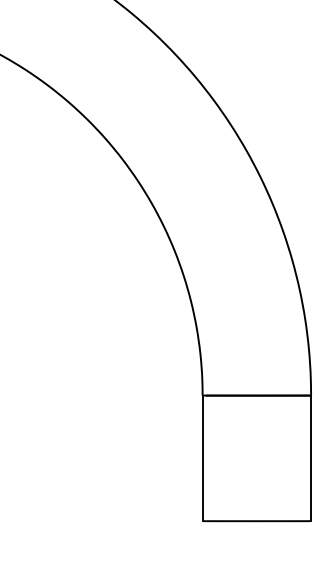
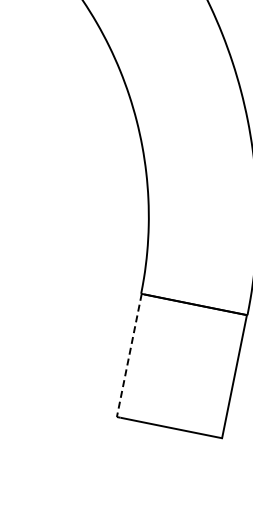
line: (203, 458) -> (129, 355), solid -> dashed

